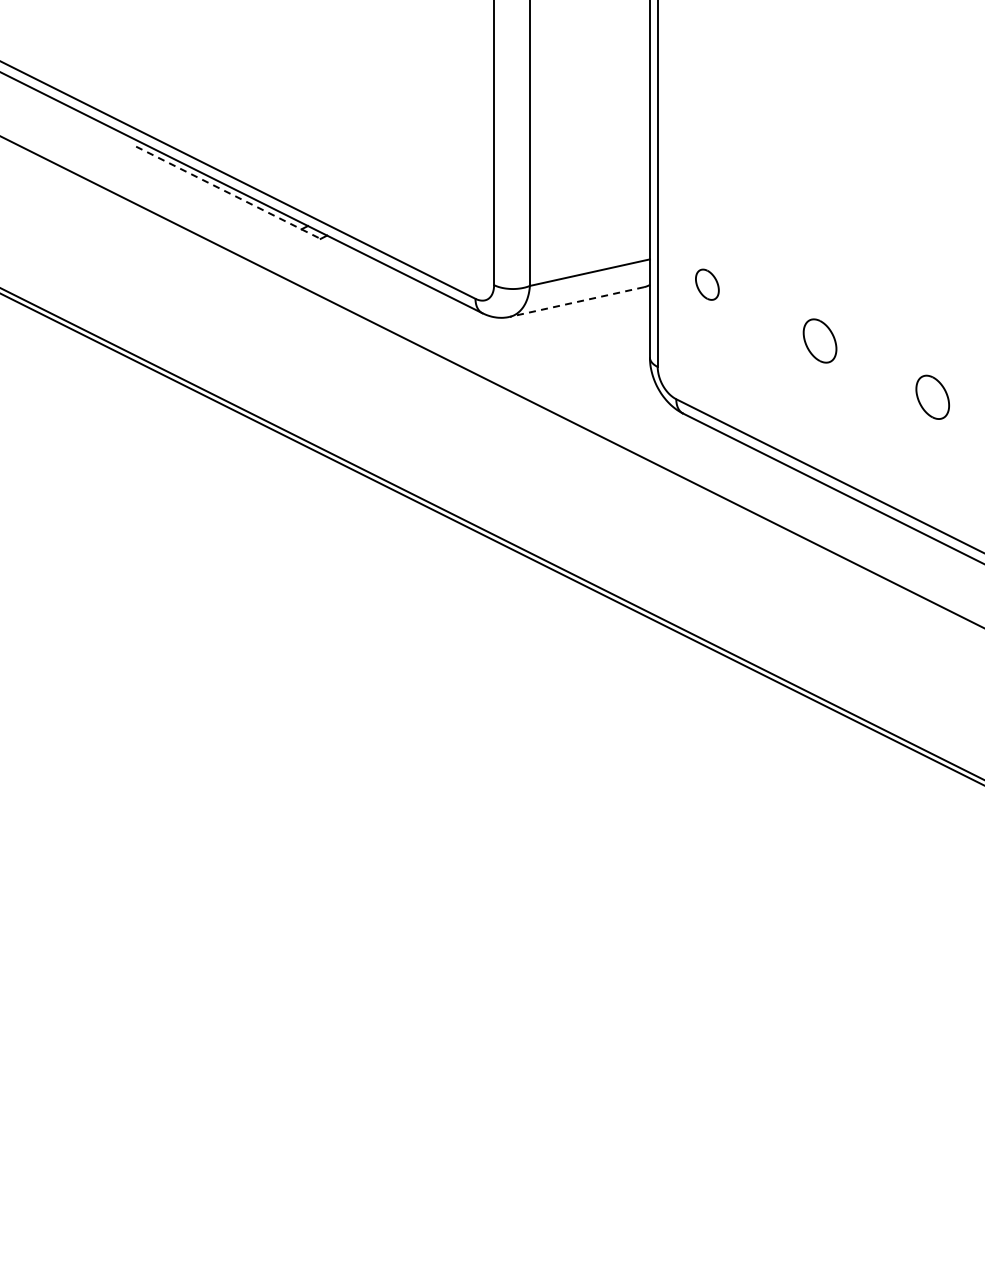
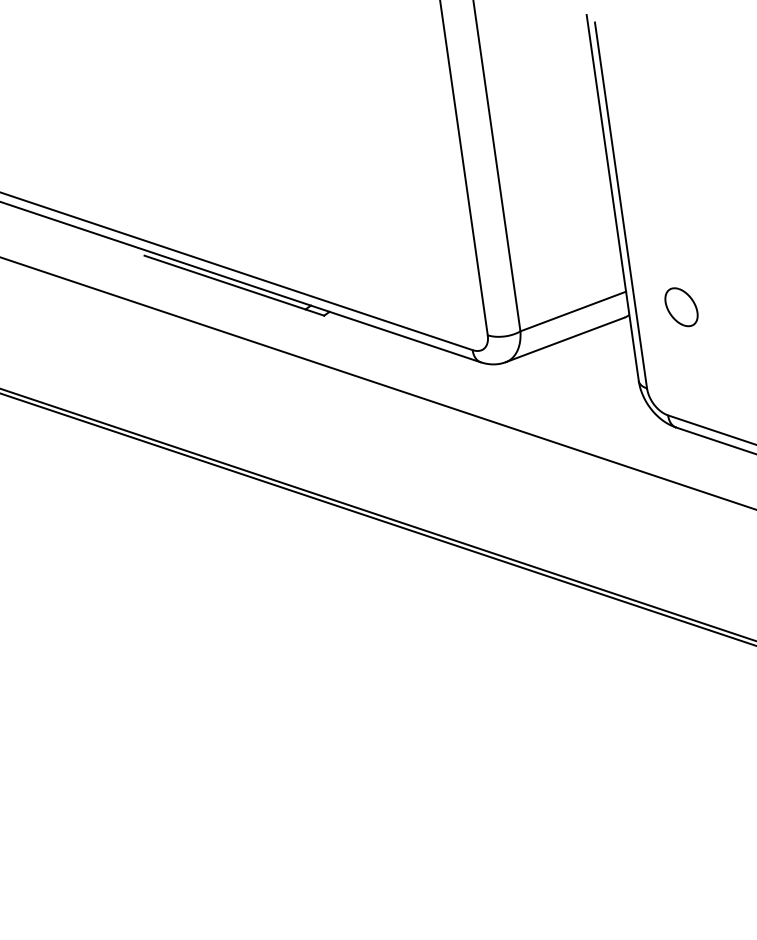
line: (228, 193) -> (234, 286), dashed -> solid
part: (707, 284) -> (681, 307), size x1.43
line: (576, 302) -> (564, 340), dashed -> solid

